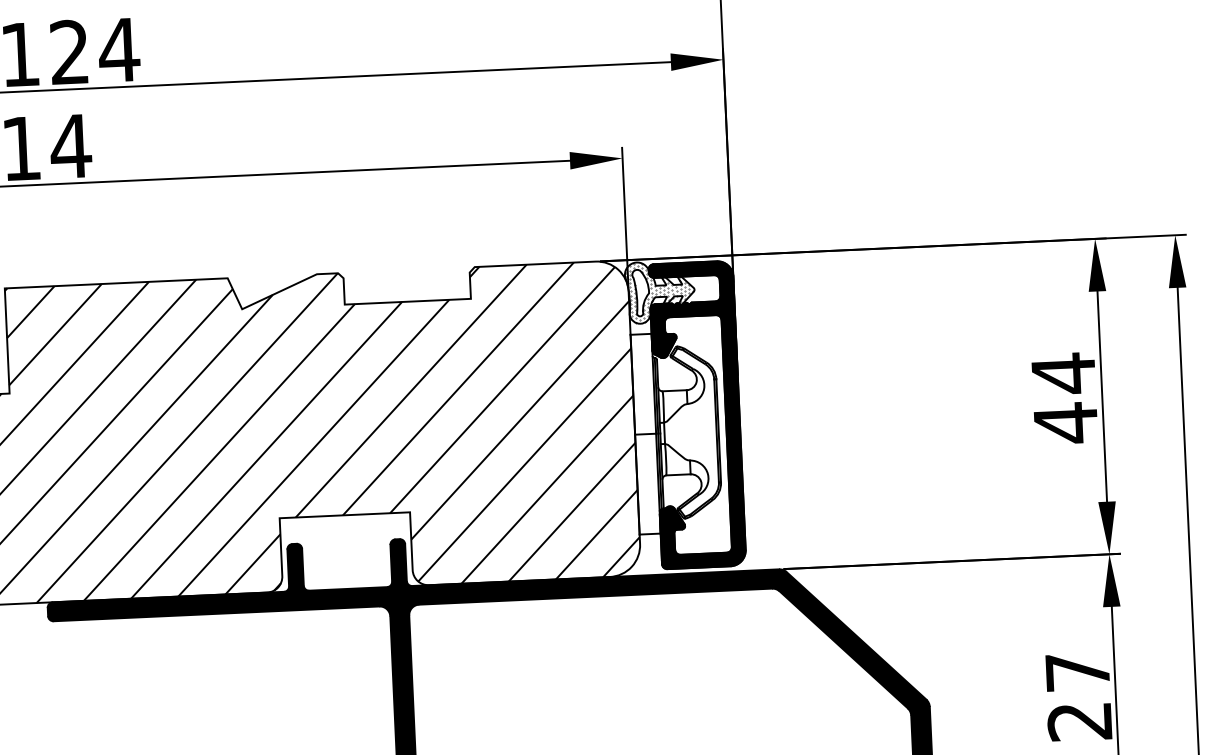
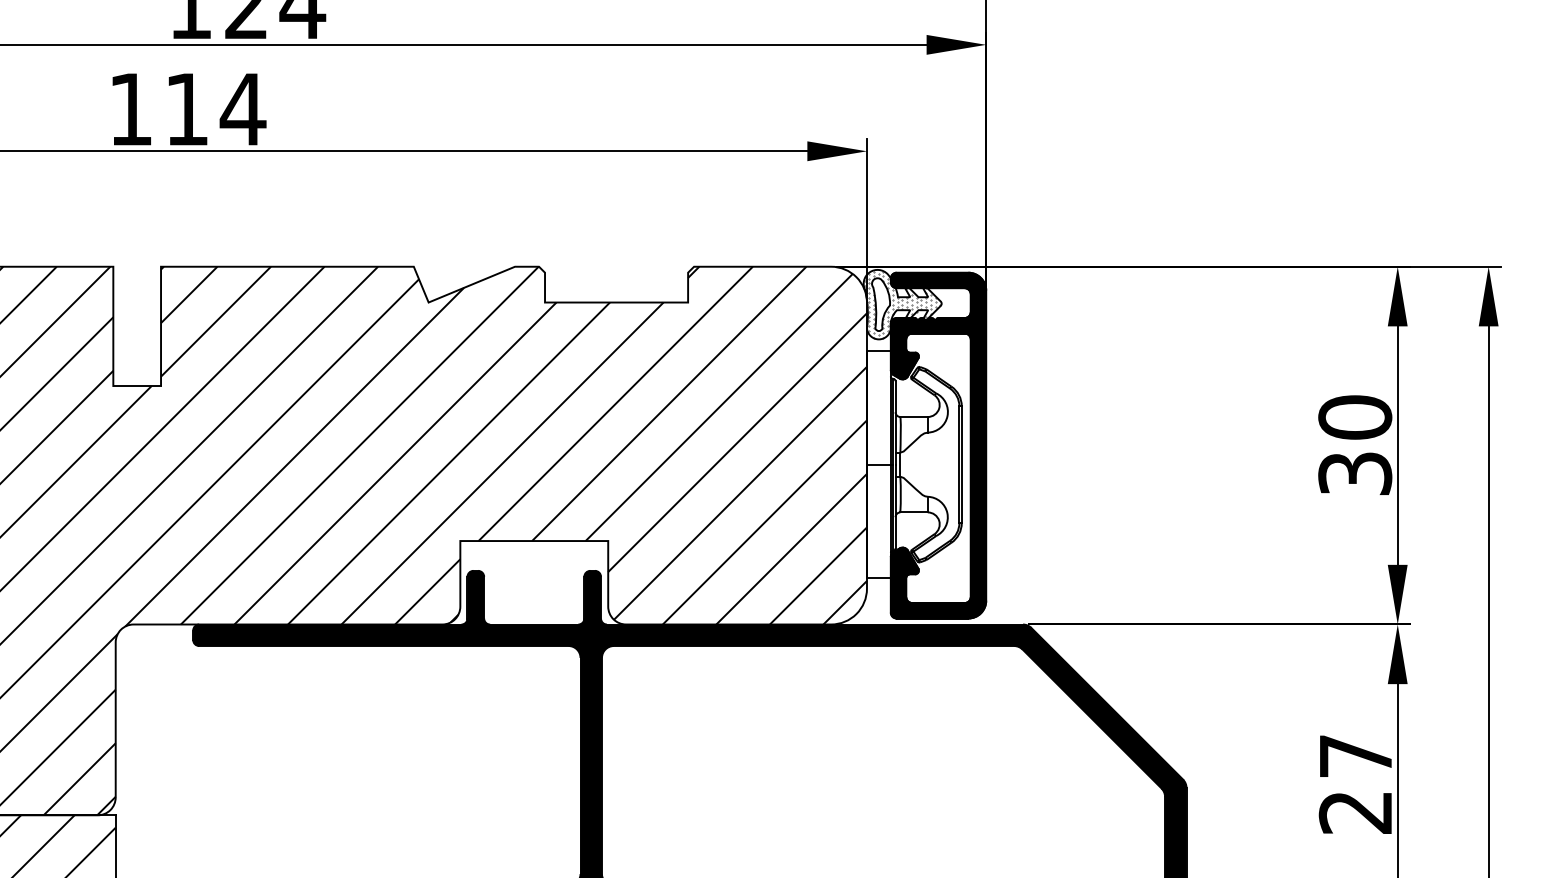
text: (1065, 398) -> (1355, 445), 44 -> 30

